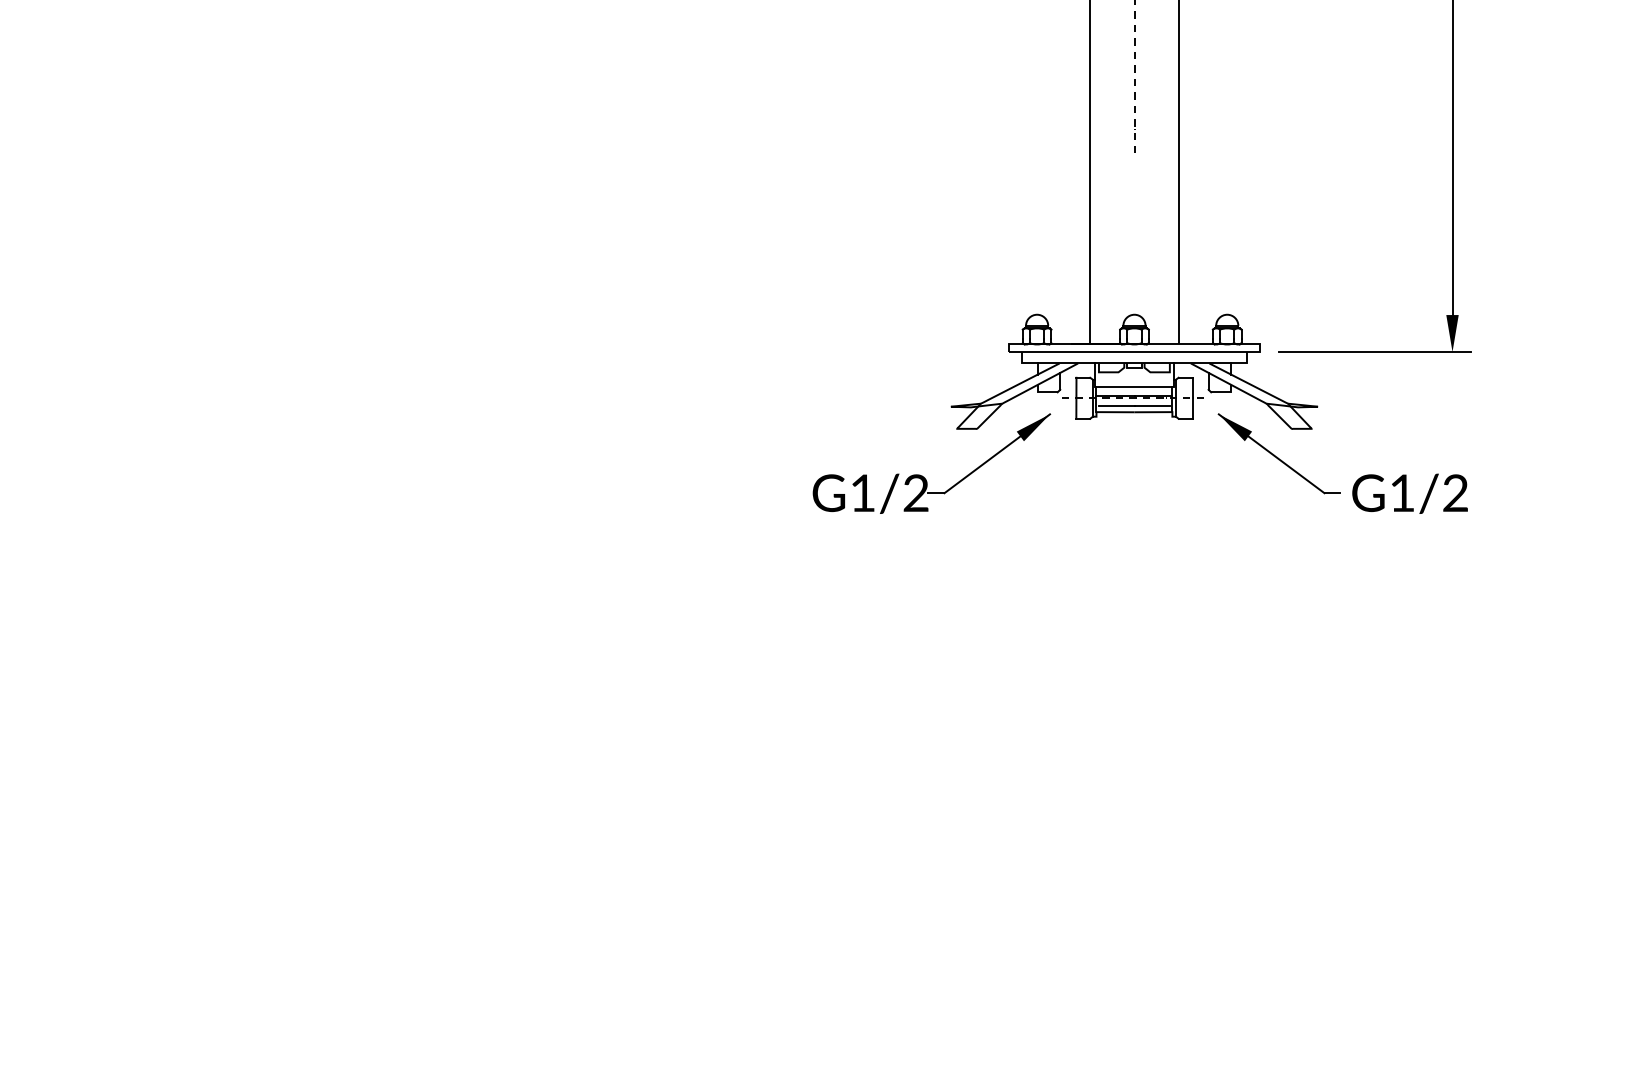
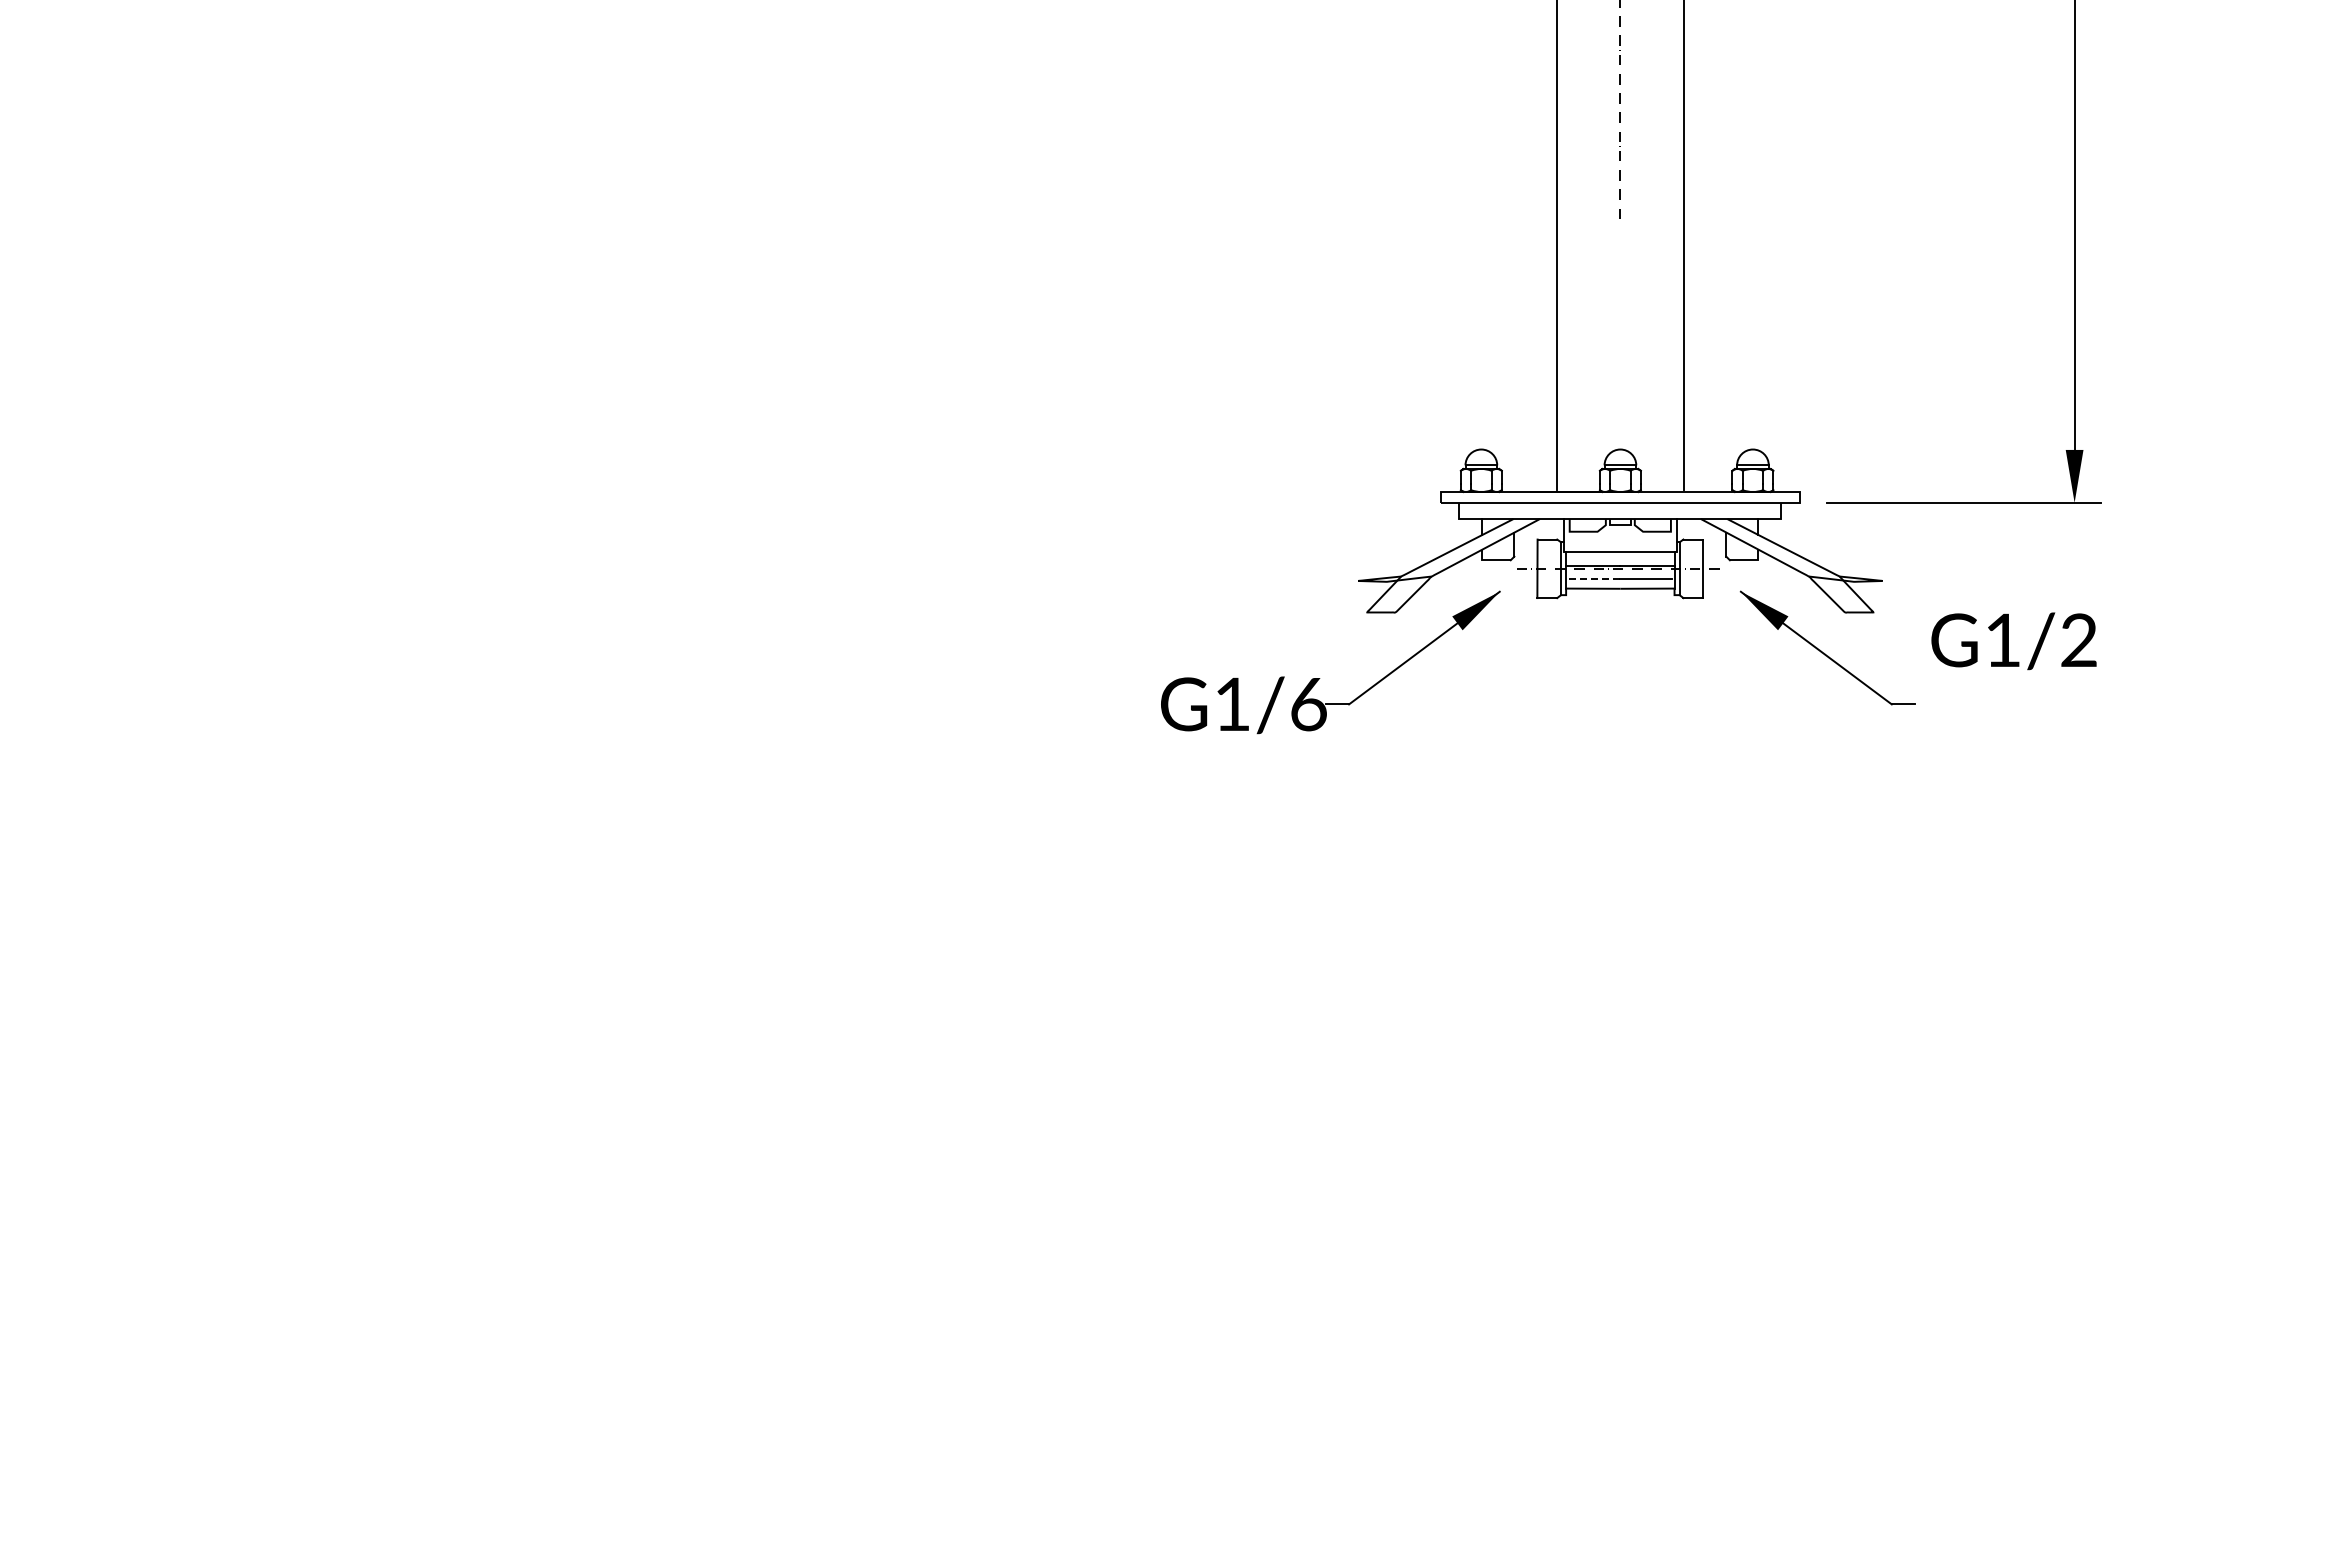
line: (1116, 405) -> (1594, 579), solid -> dashed
text: (916, 493) -> (1308, 704), G1/2 -> G1/6
text: (1409, 493) -> (2013, 641), moved

